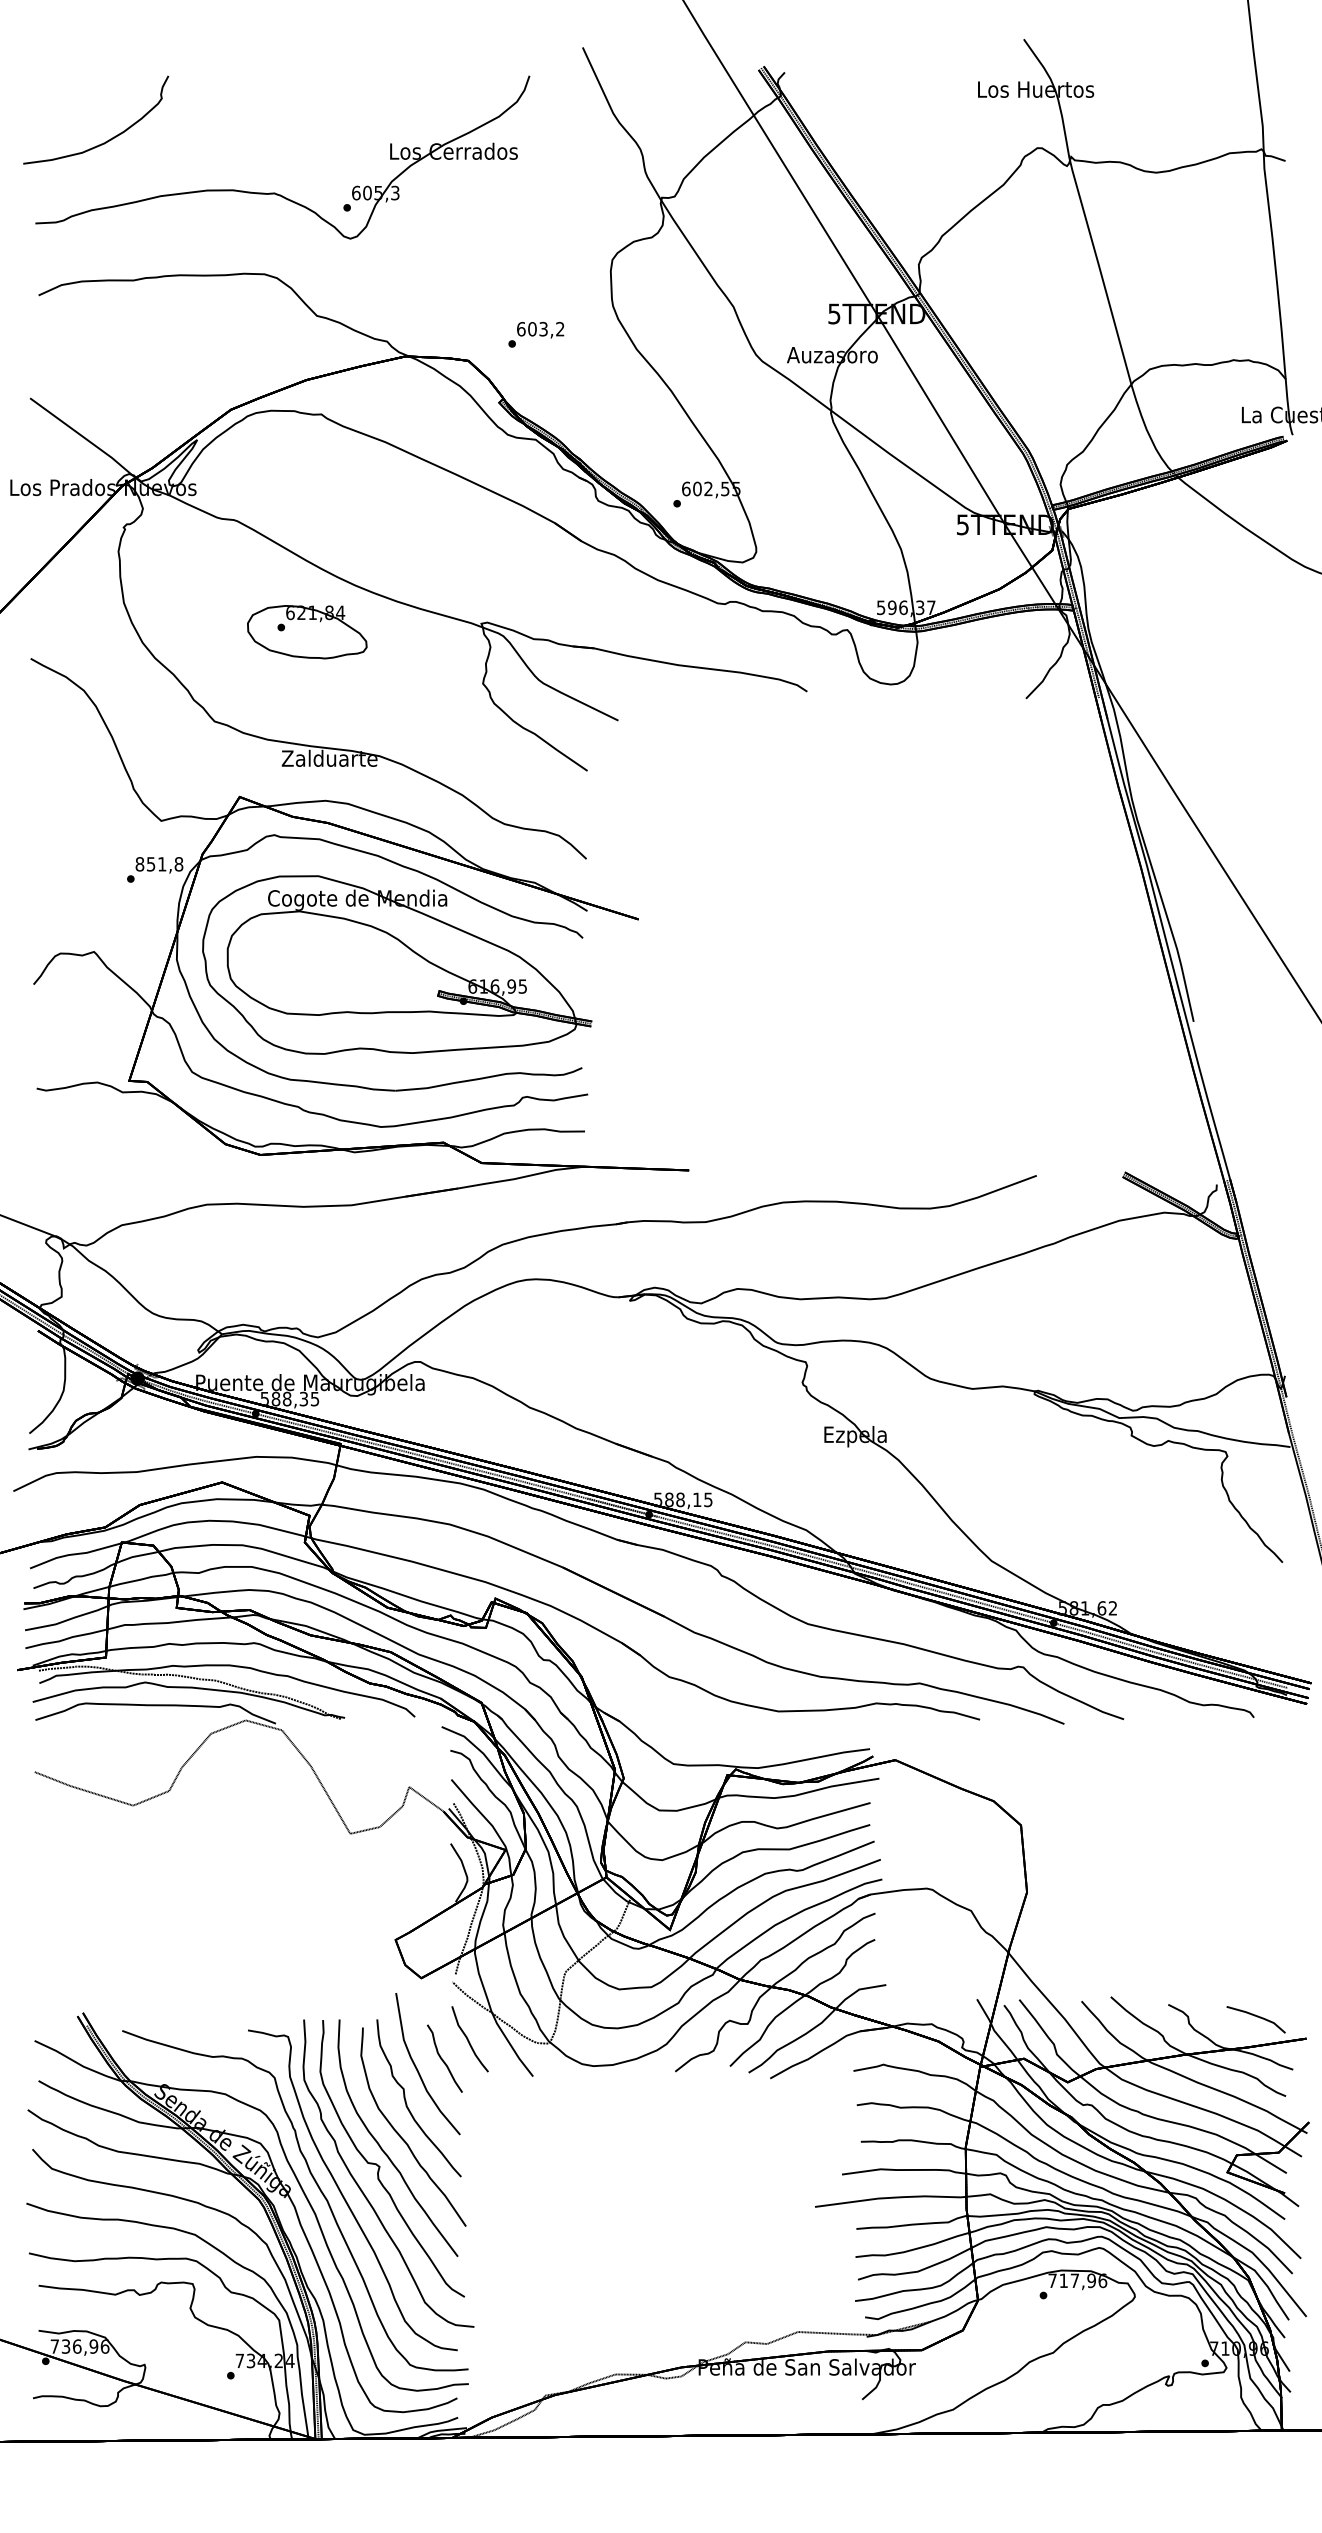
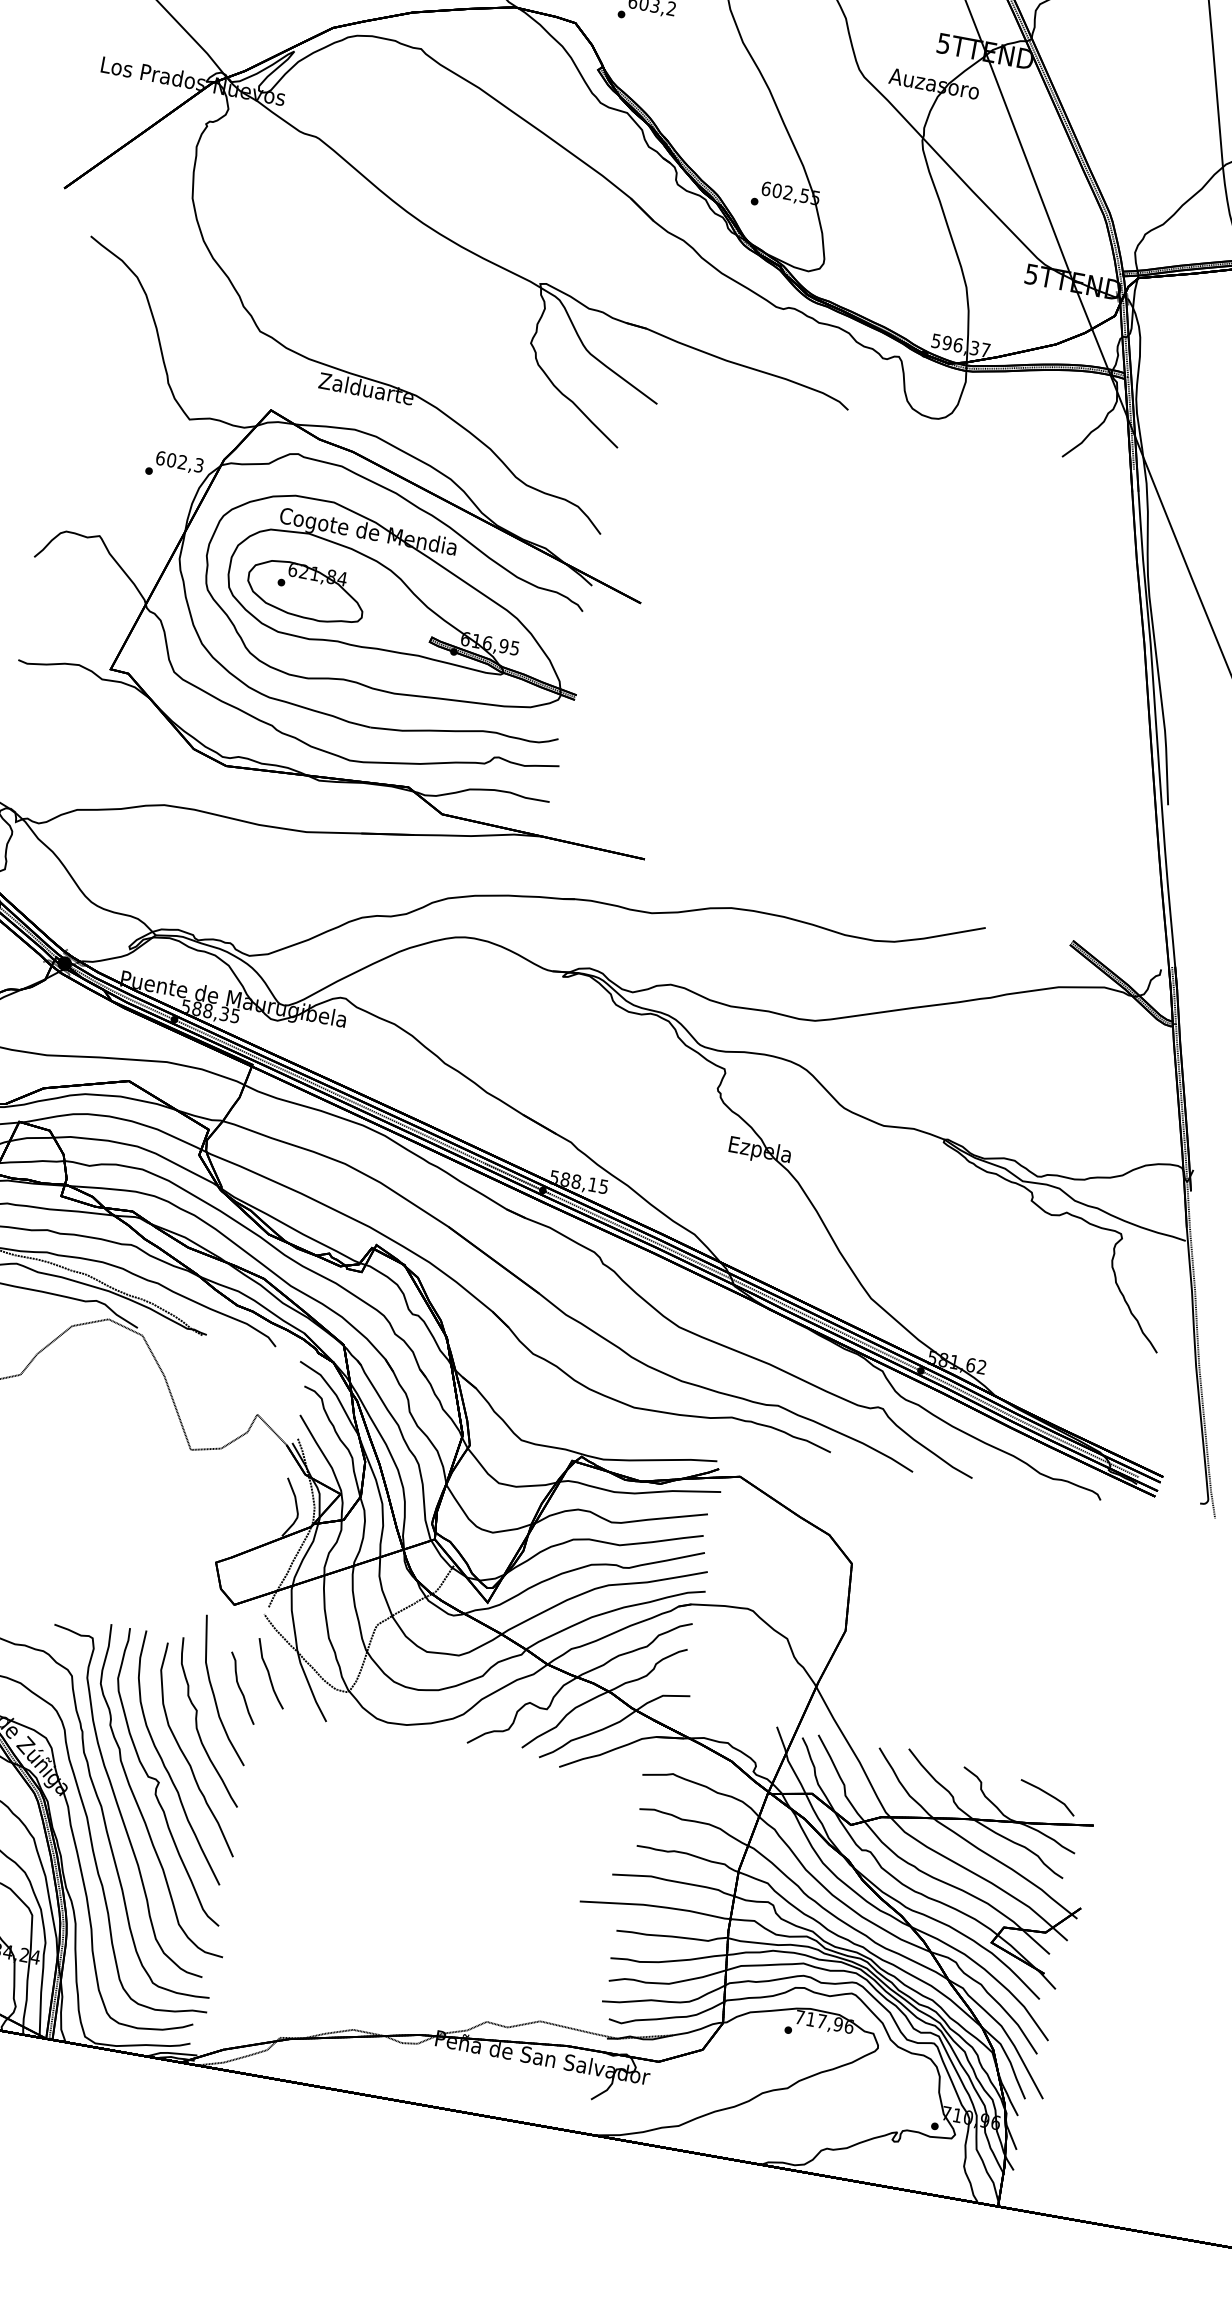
part: (307, 632) -> (306, 592), moved
text: (159, 864) -> (179, 462), 851,8 -> 602,3

